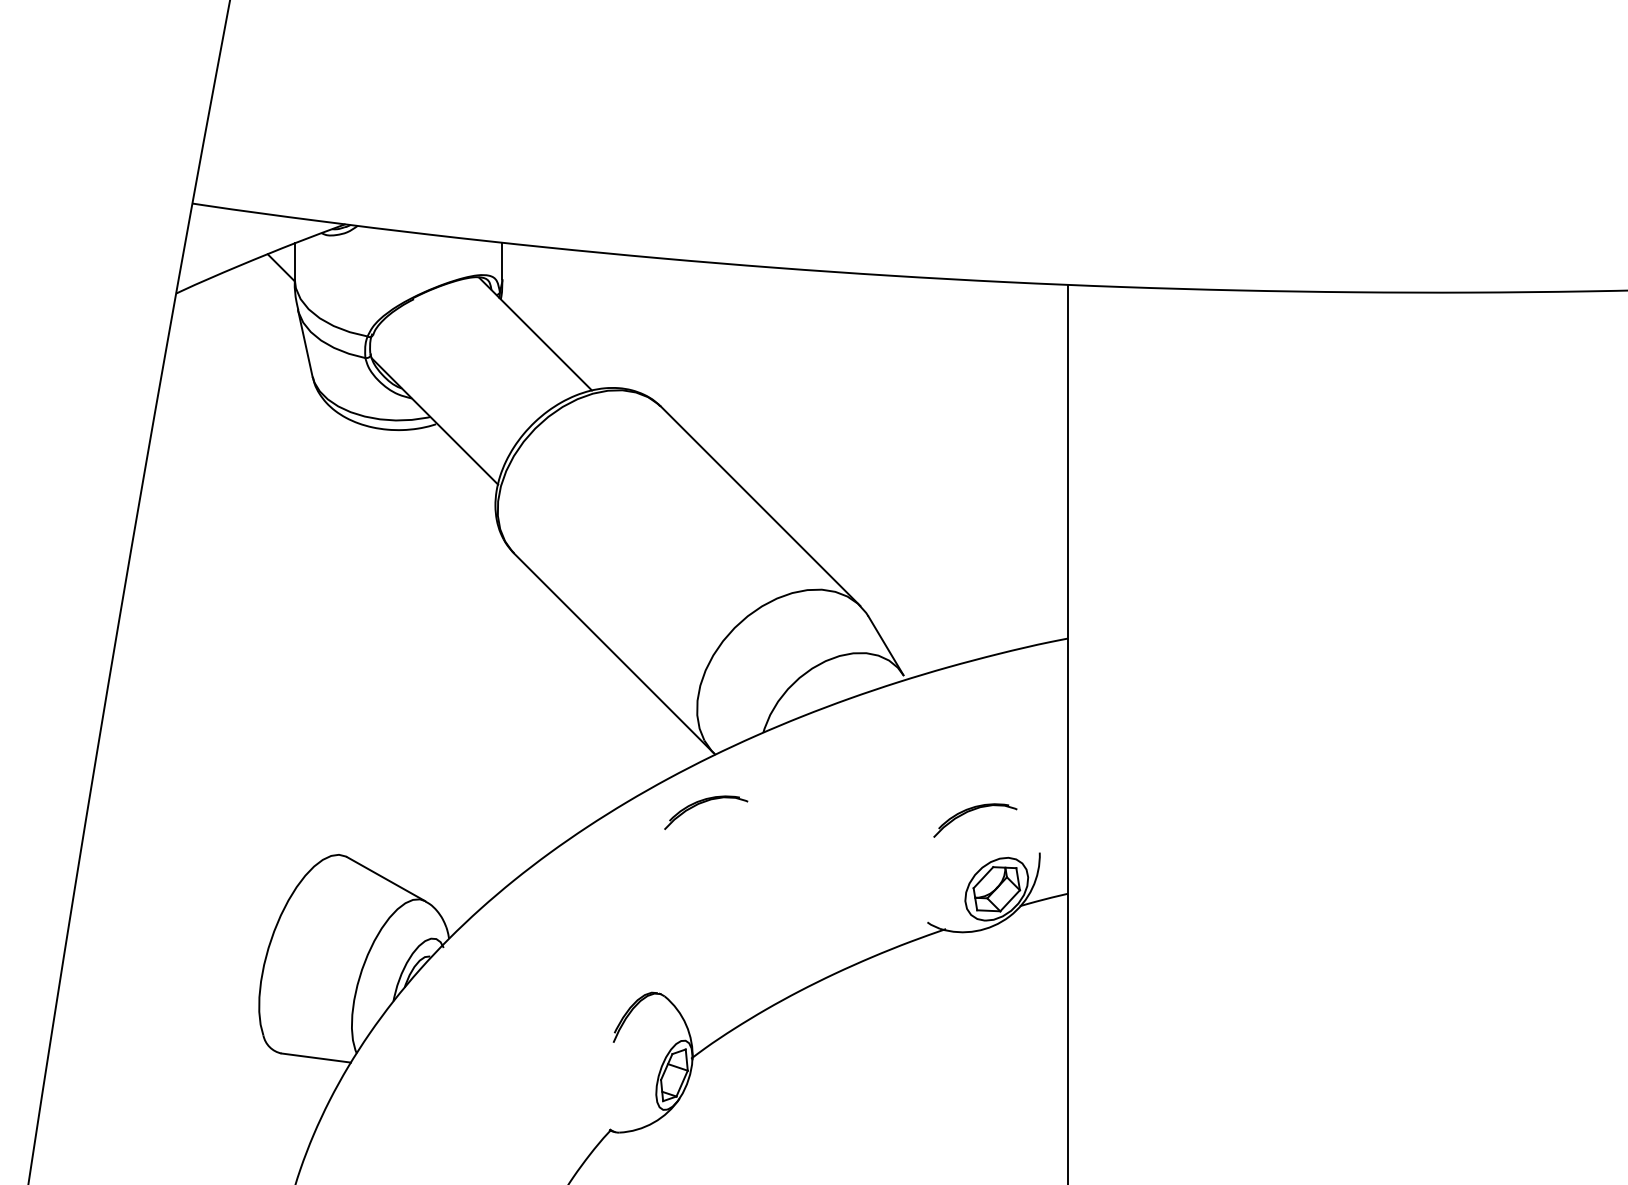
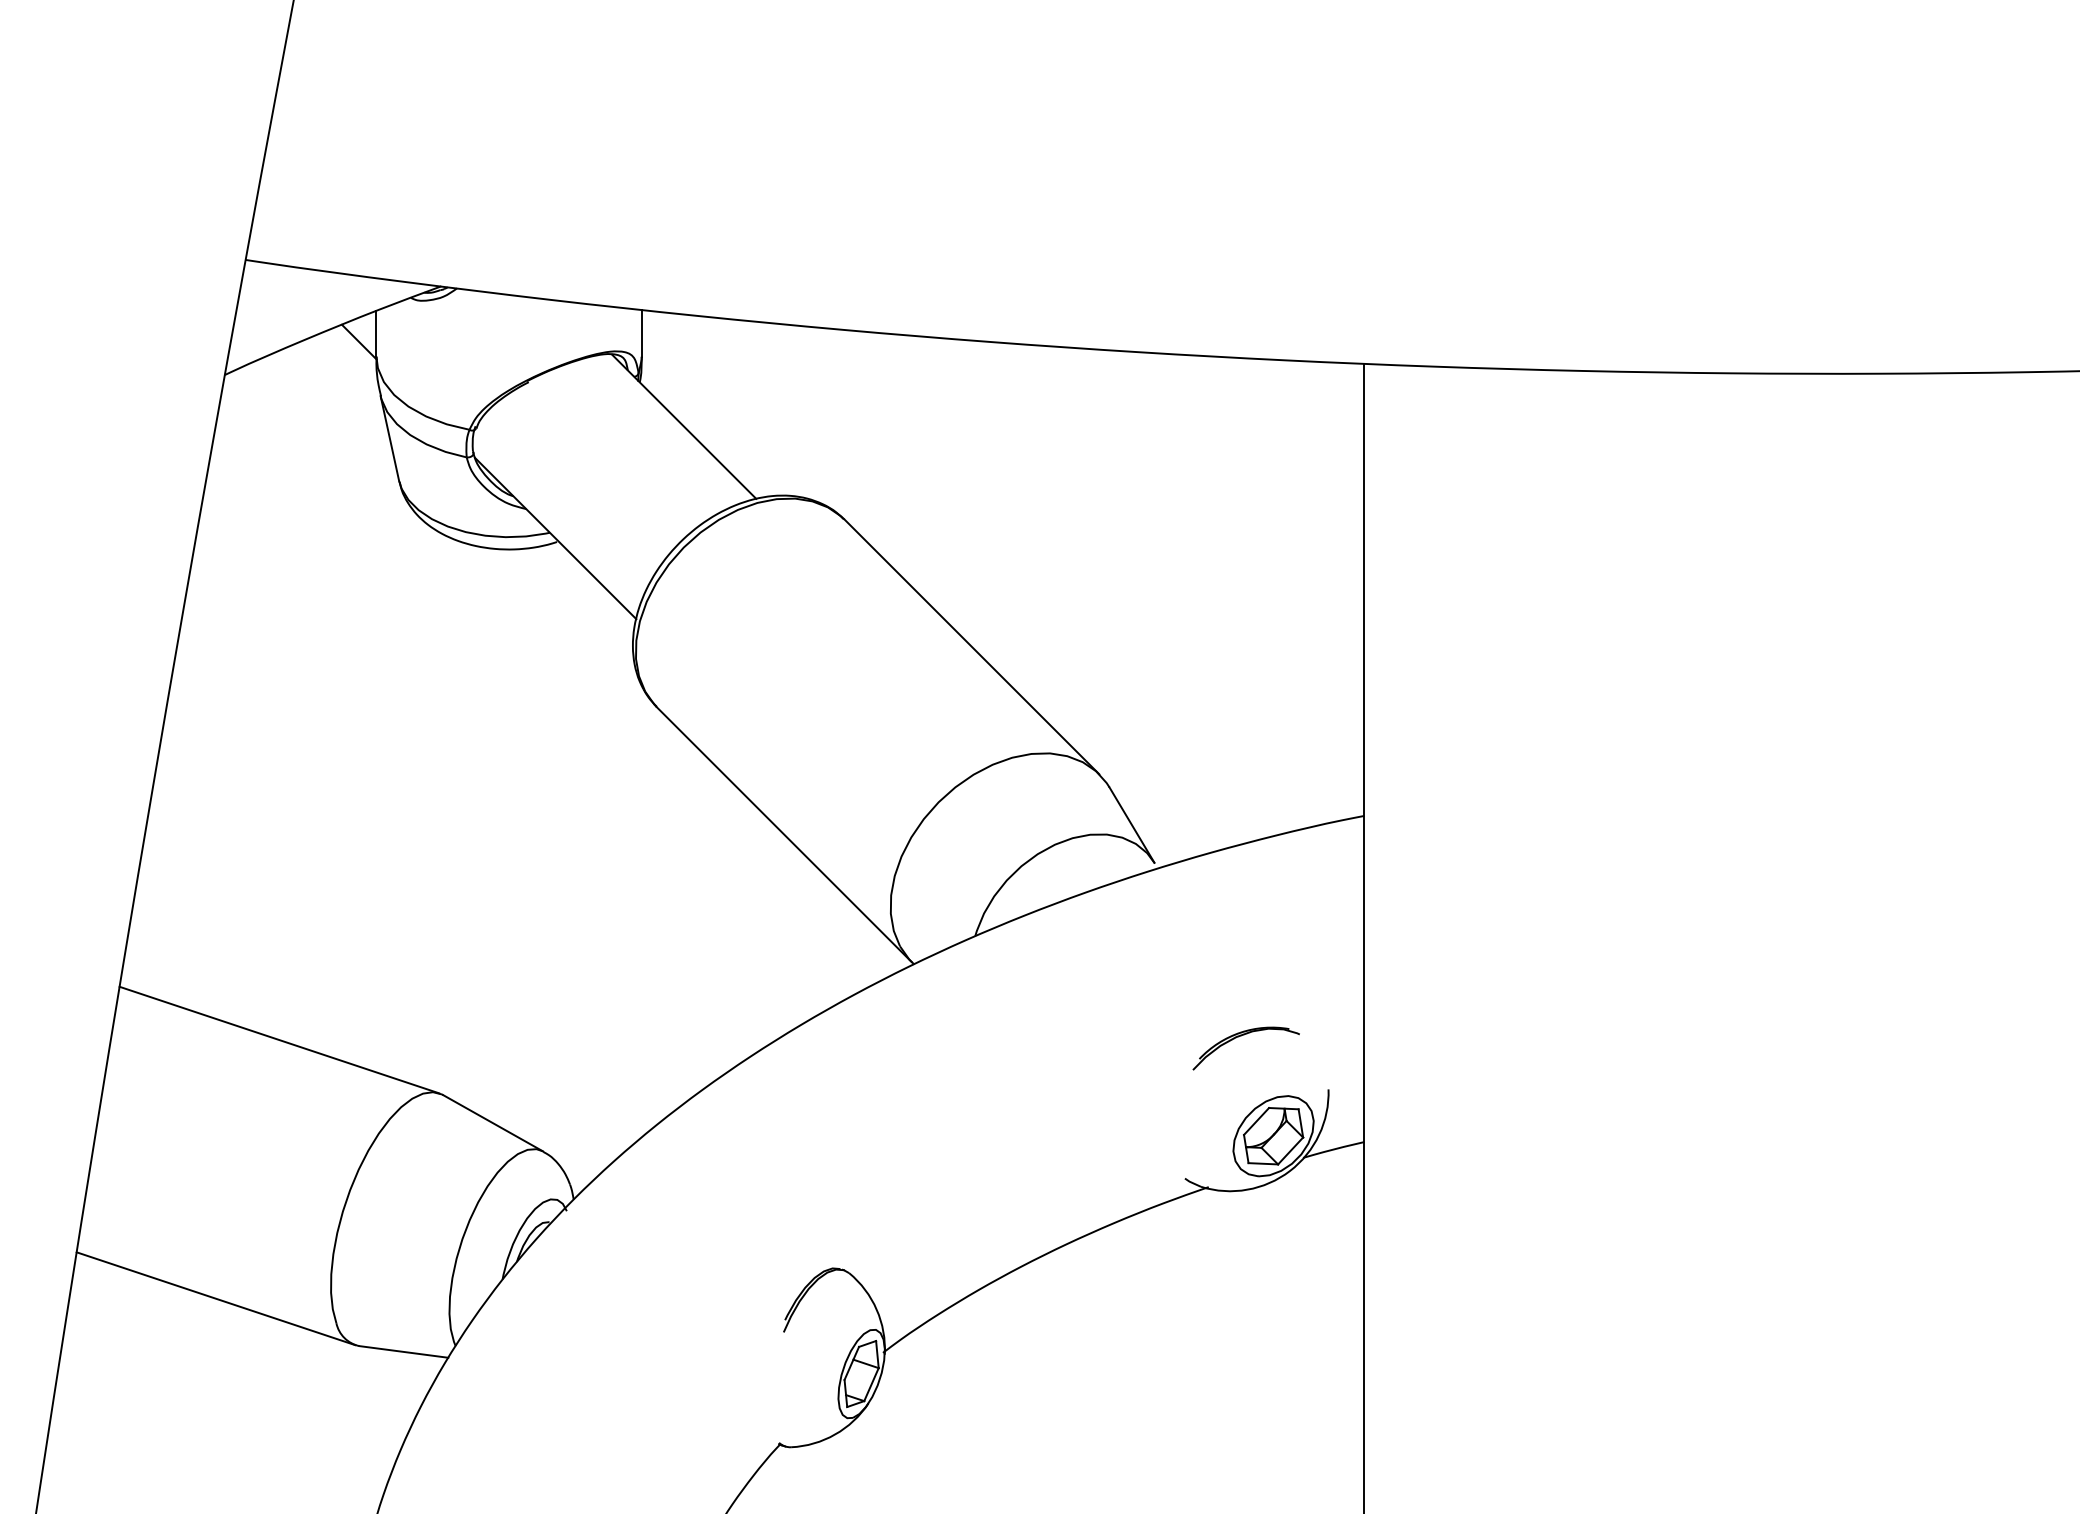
part: (702, 803) -> (897, 1026), removed
line: (218, 813) -> (279, 1039), added
line: (168, 1016) -> (215, 1298), added

